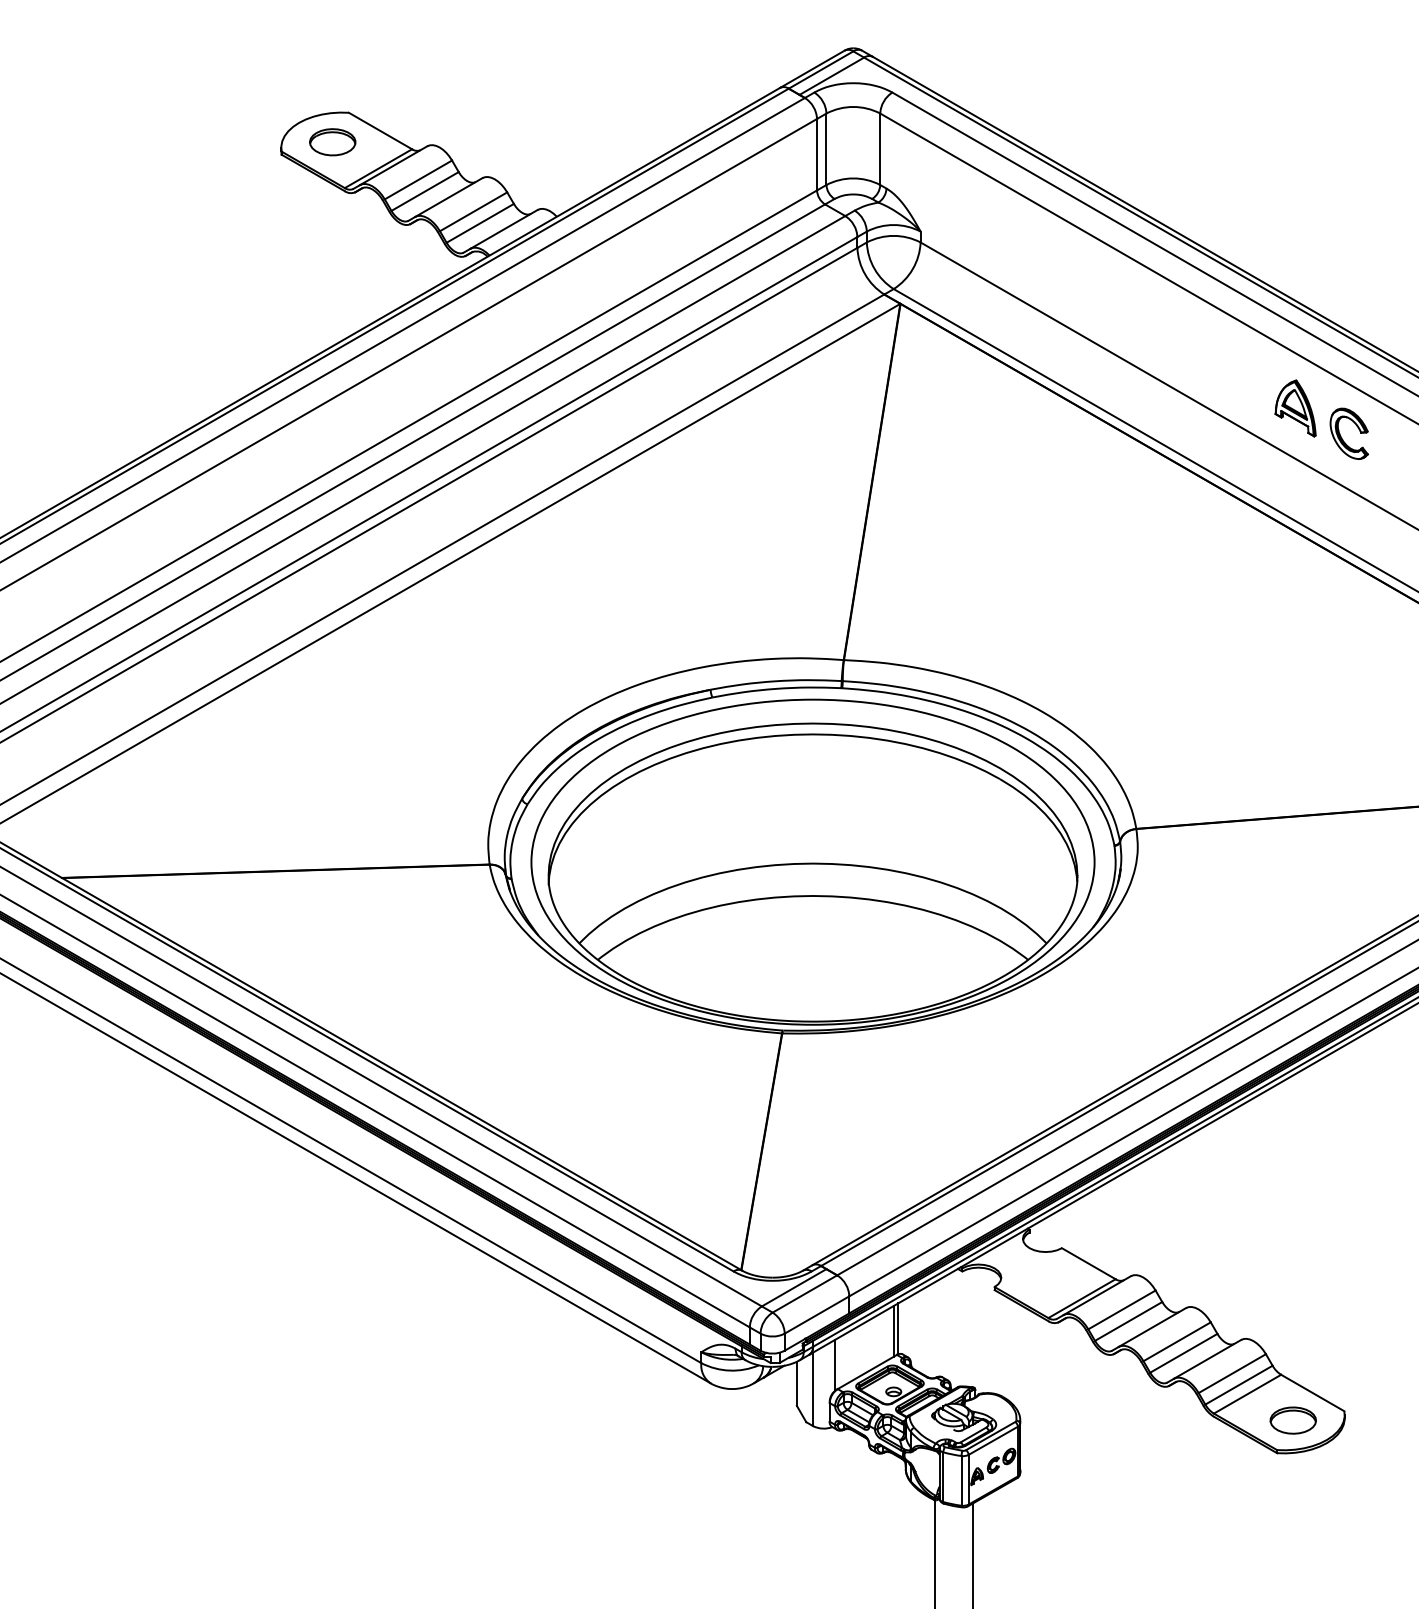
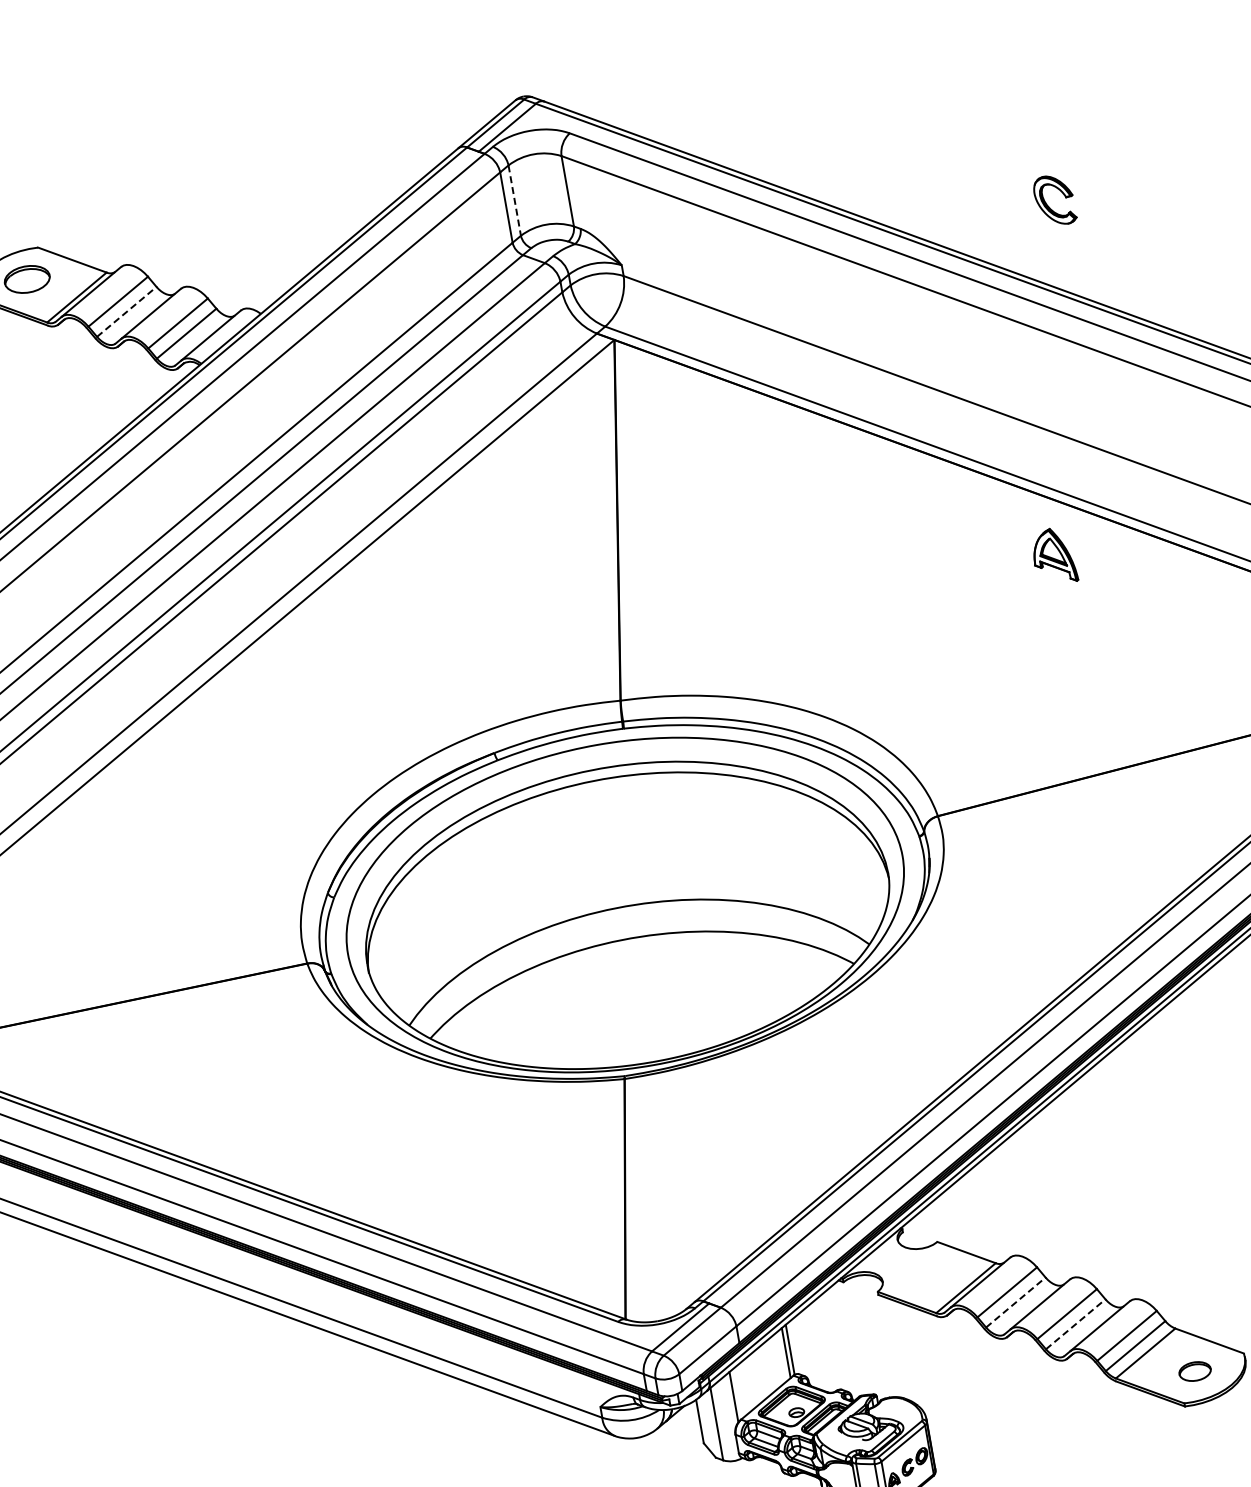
line: (826, 149) -> (514, 200), solid -> dashed
line: (425, 191) -> (127, 311), solid -> dashed
part: (1295, 408) -> (1053, 556), moved
part: (1343, 439) -> (1050, 206), moved
line: (1128, 1321) -> (1015, 1302), solid -> dashed
line: (1183, 1353) -> (1075, 1324), solid -> dashed
part: (1292, 1420) -> (1194, 1371), size x0.7

